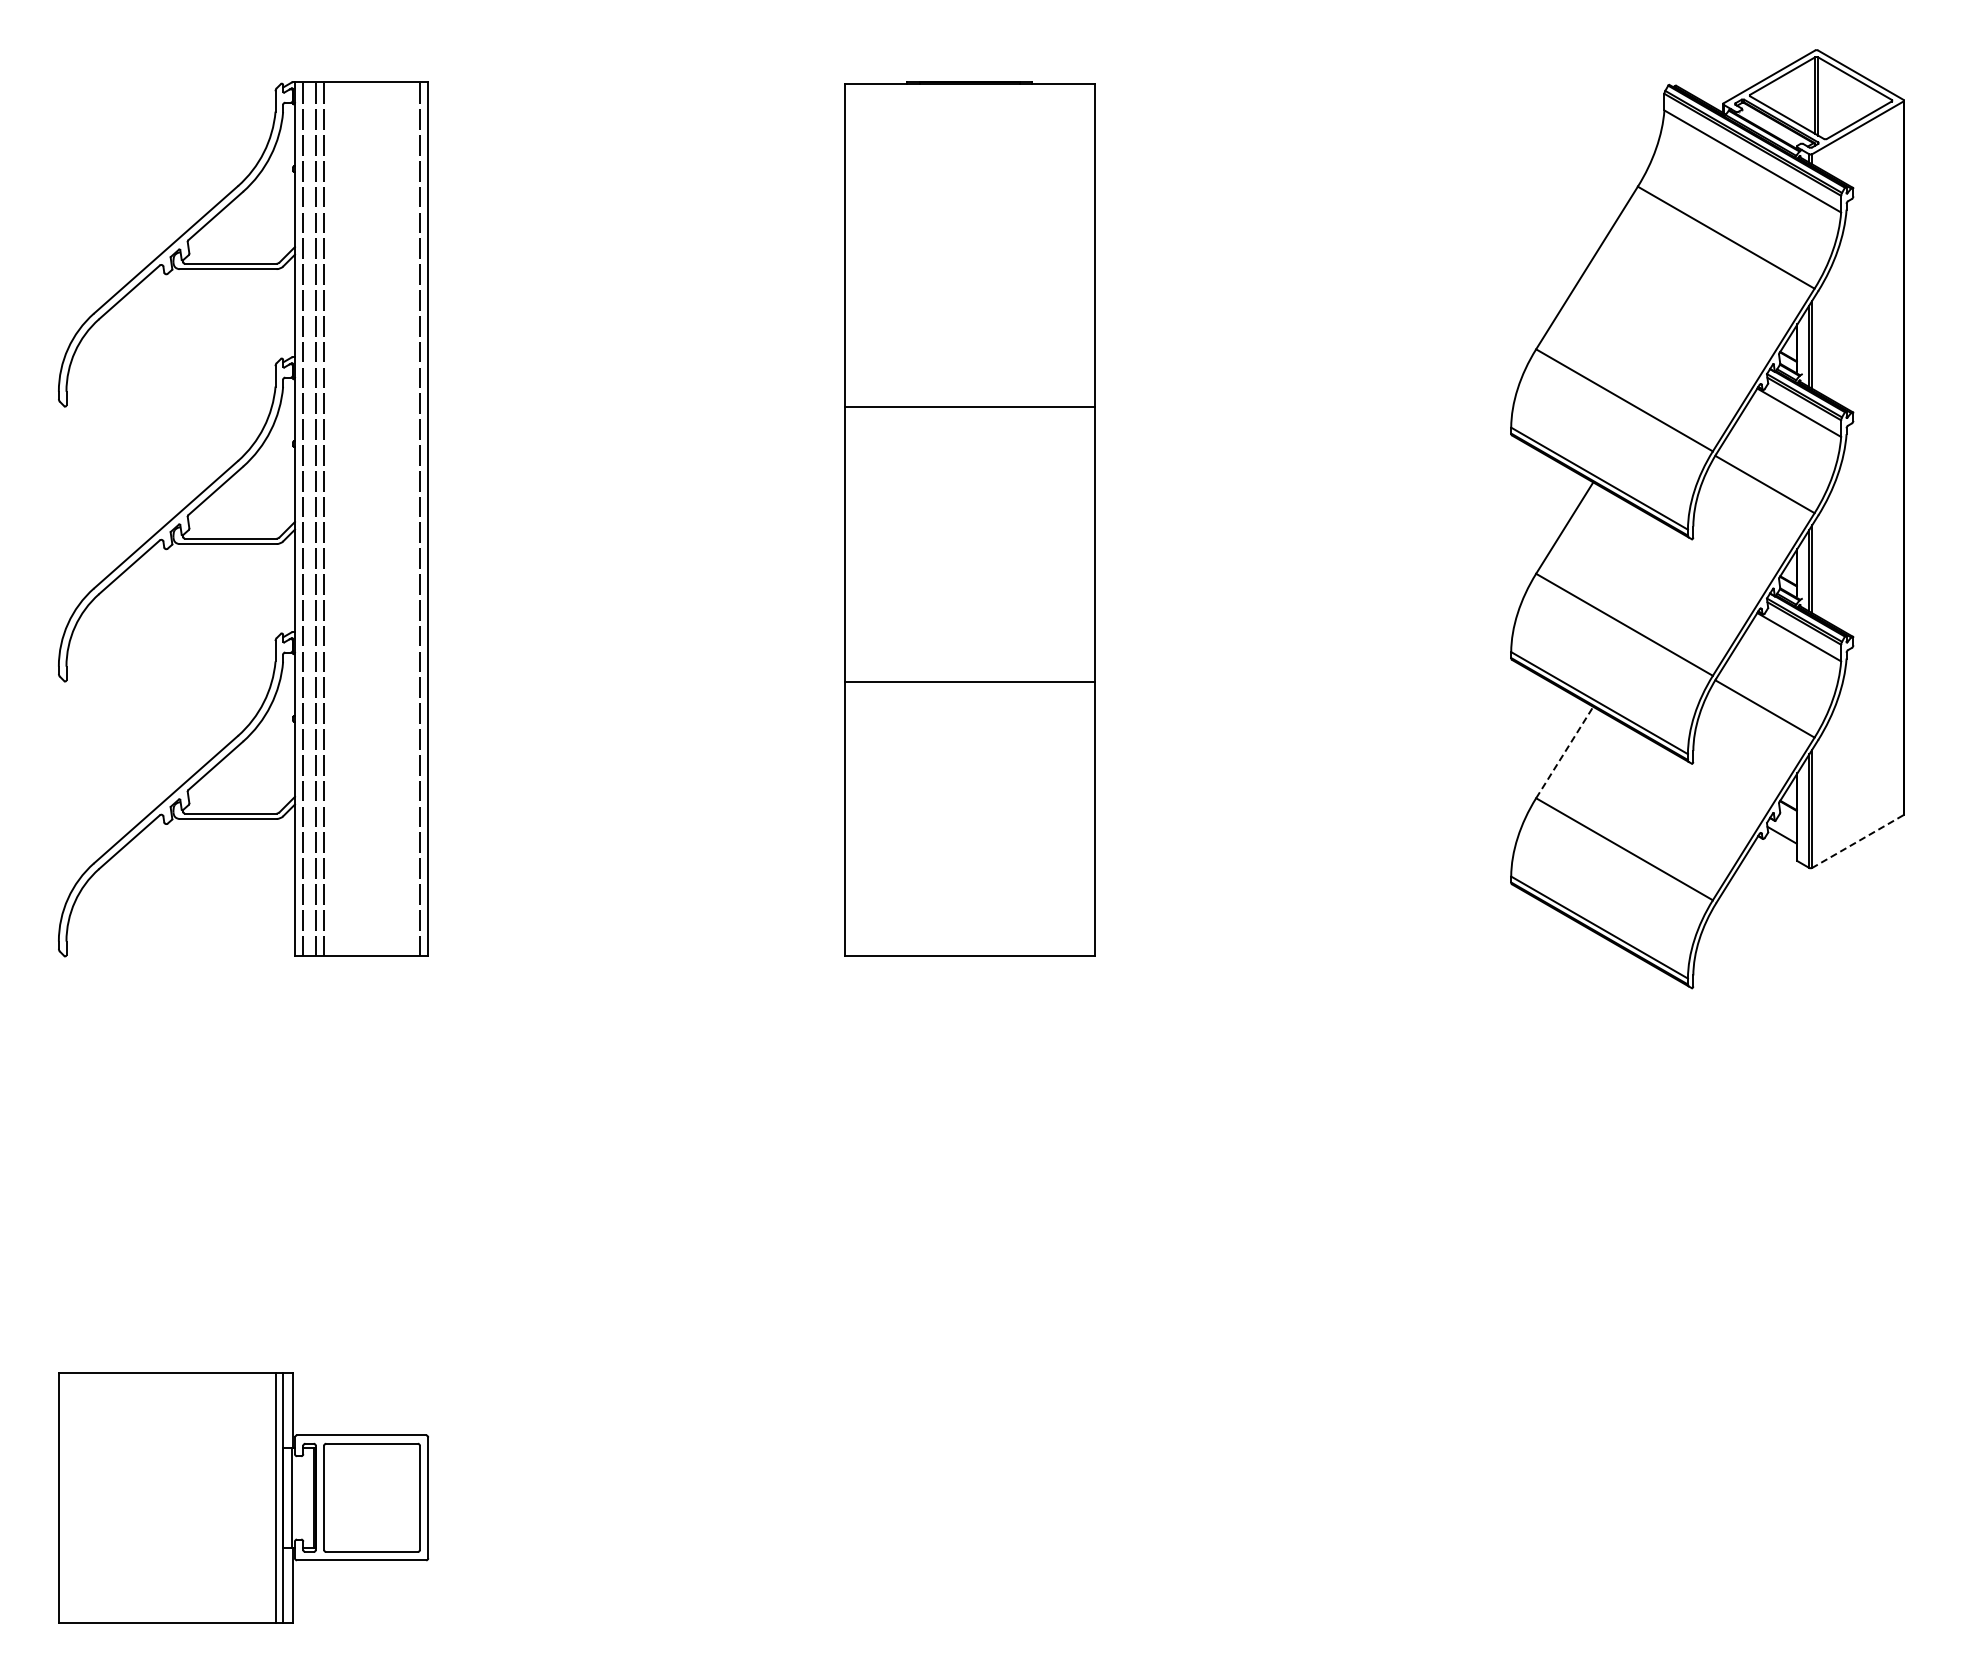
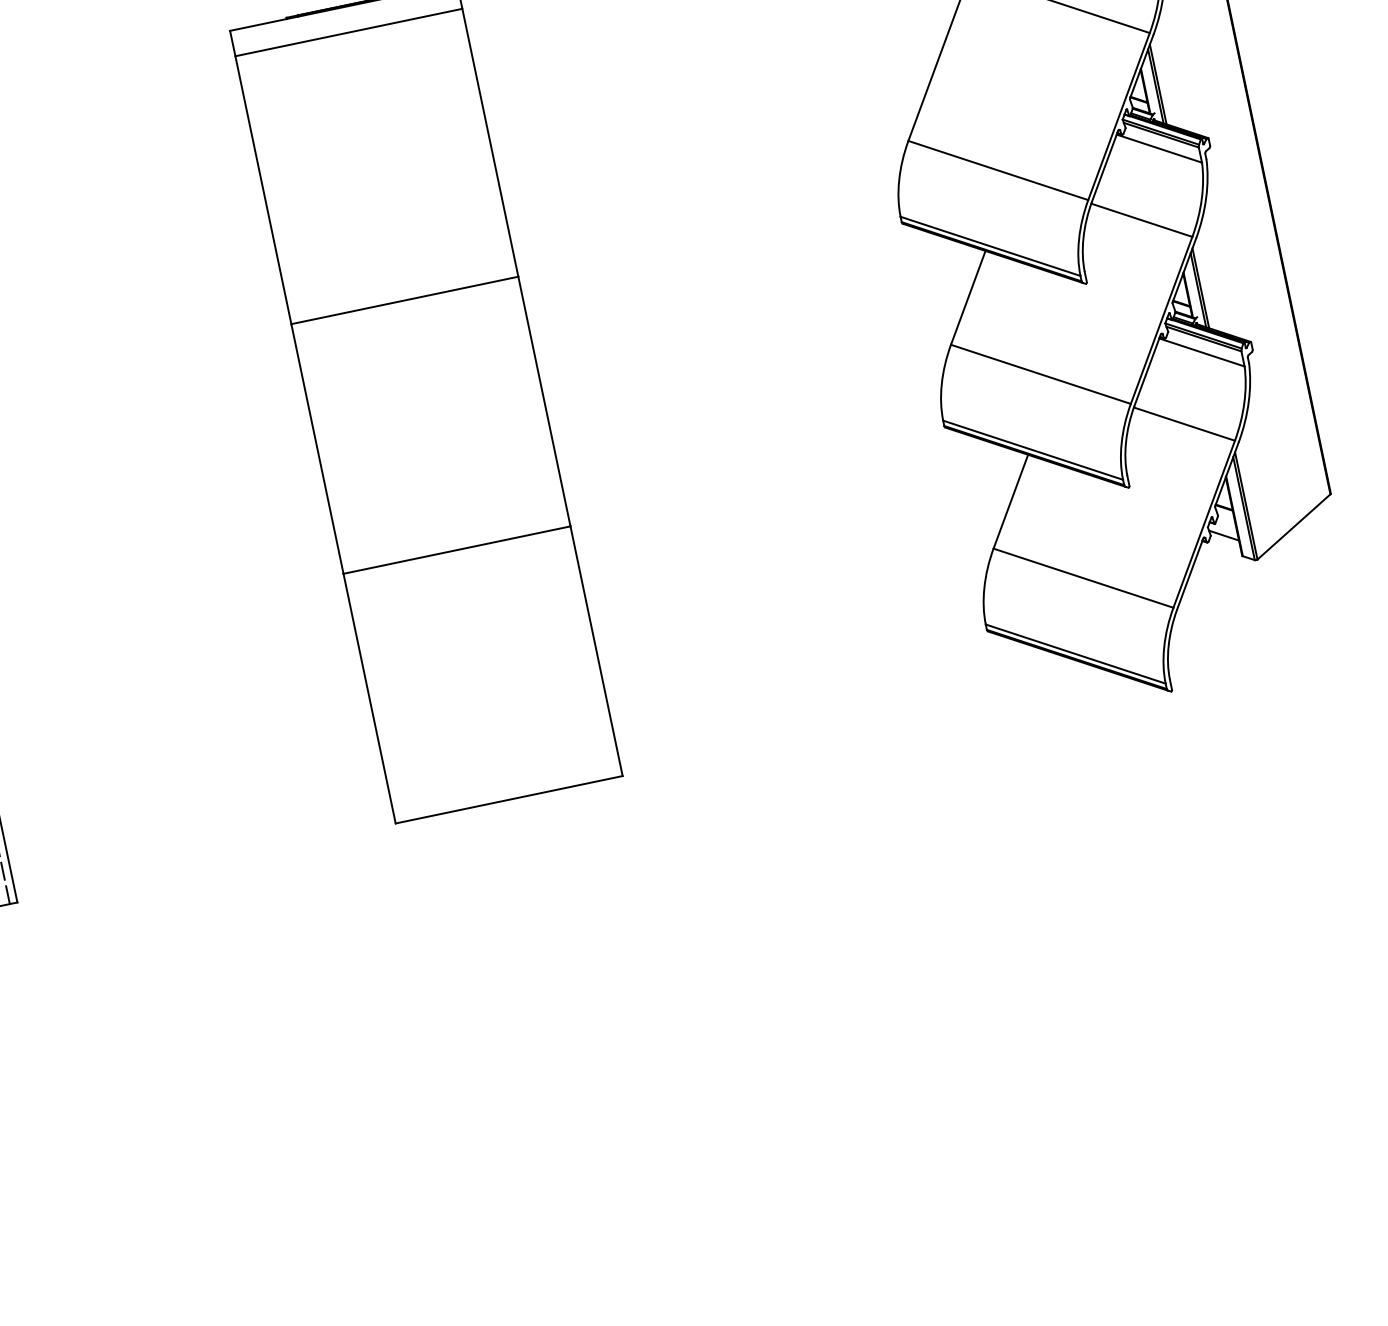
line: (969, 111) -> (348, 32), added
line: (1564, 752) -> (1010, 501), dashed -> solid
line: (1857, 841) -> (1293, 526), dashed -> solid

